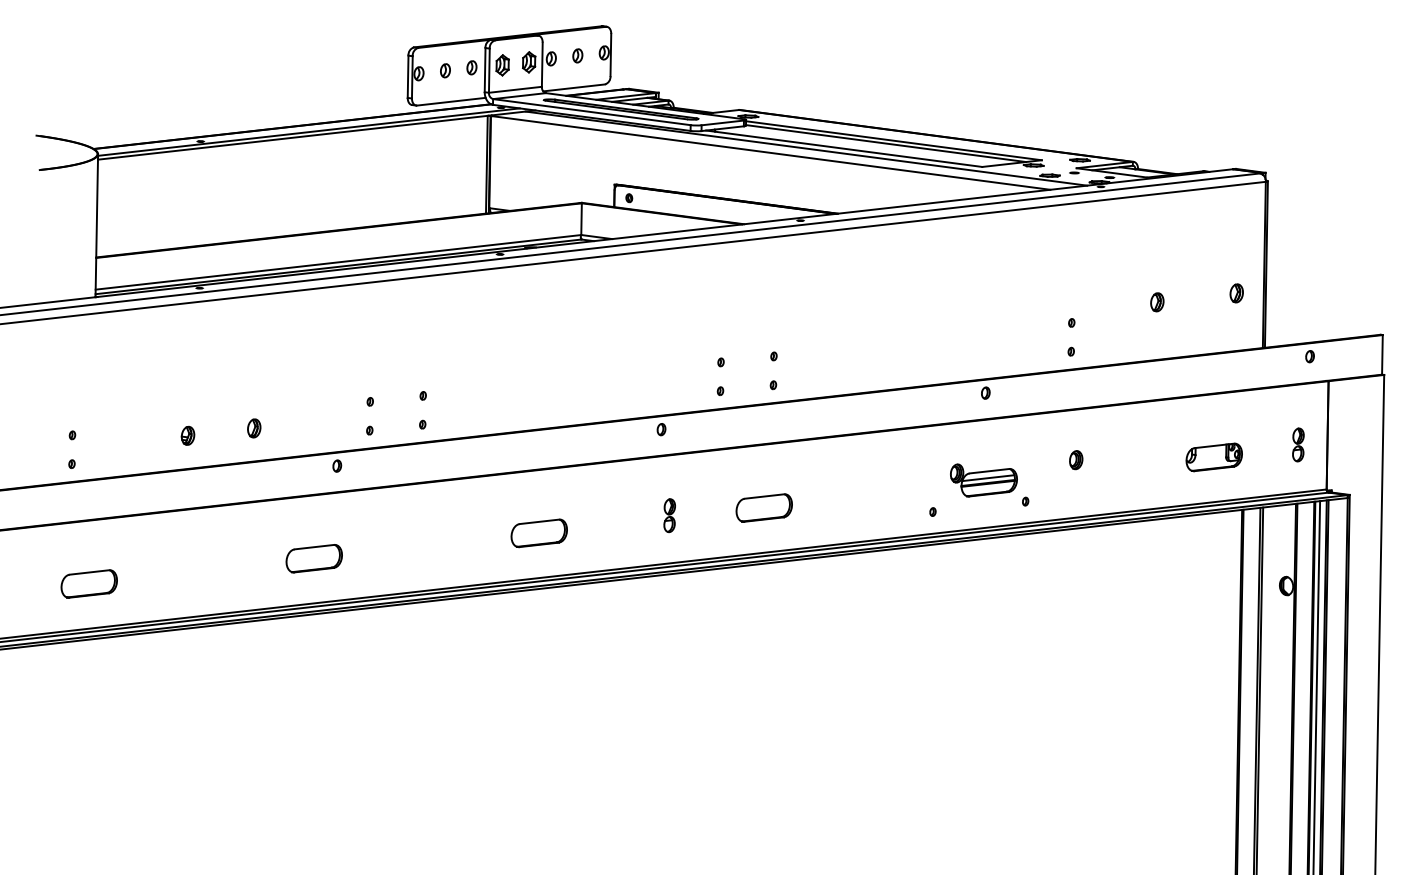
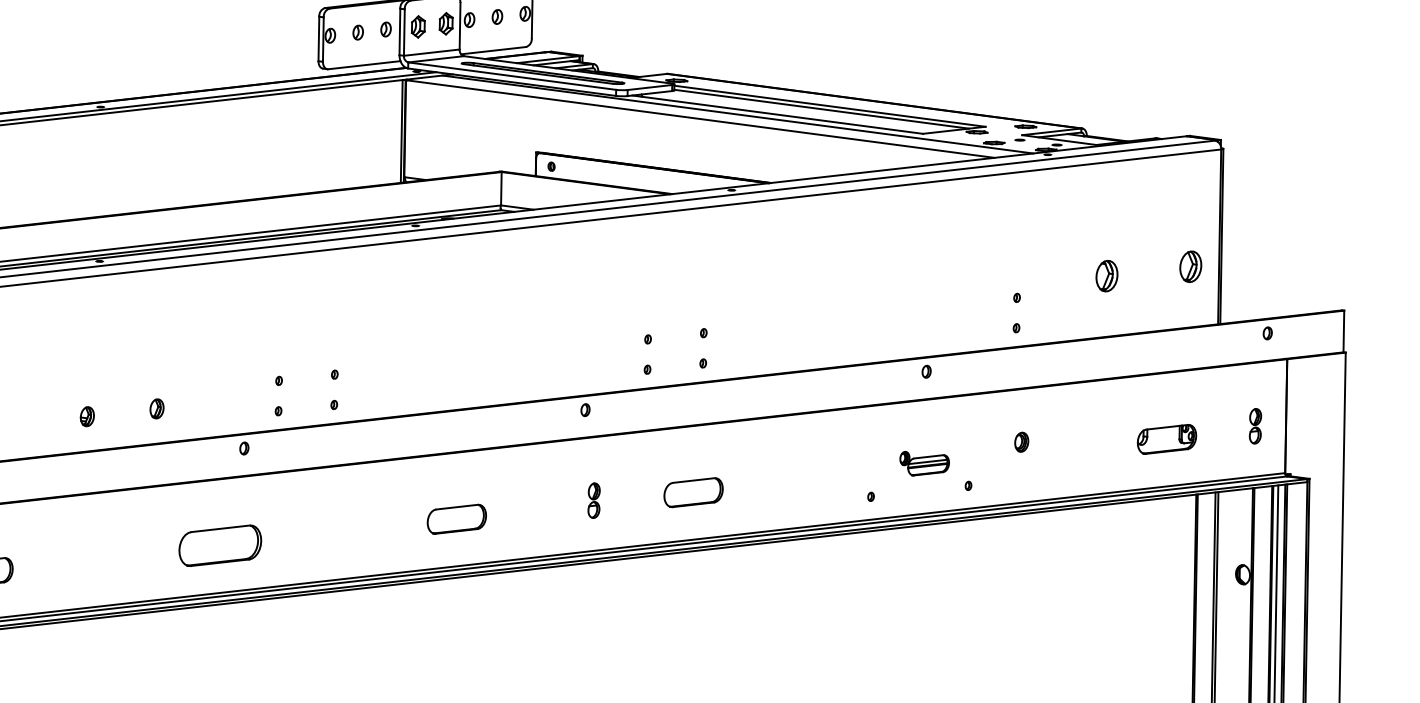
part: (1236, 293) -> (1190, 266), size x1.6
part: (1157, 302) -> (1107, 276), size x1.6
part: (983, 480) -> (924, 463), size x0.7
part: (313, 558) -> (219, 545), size x1.4

